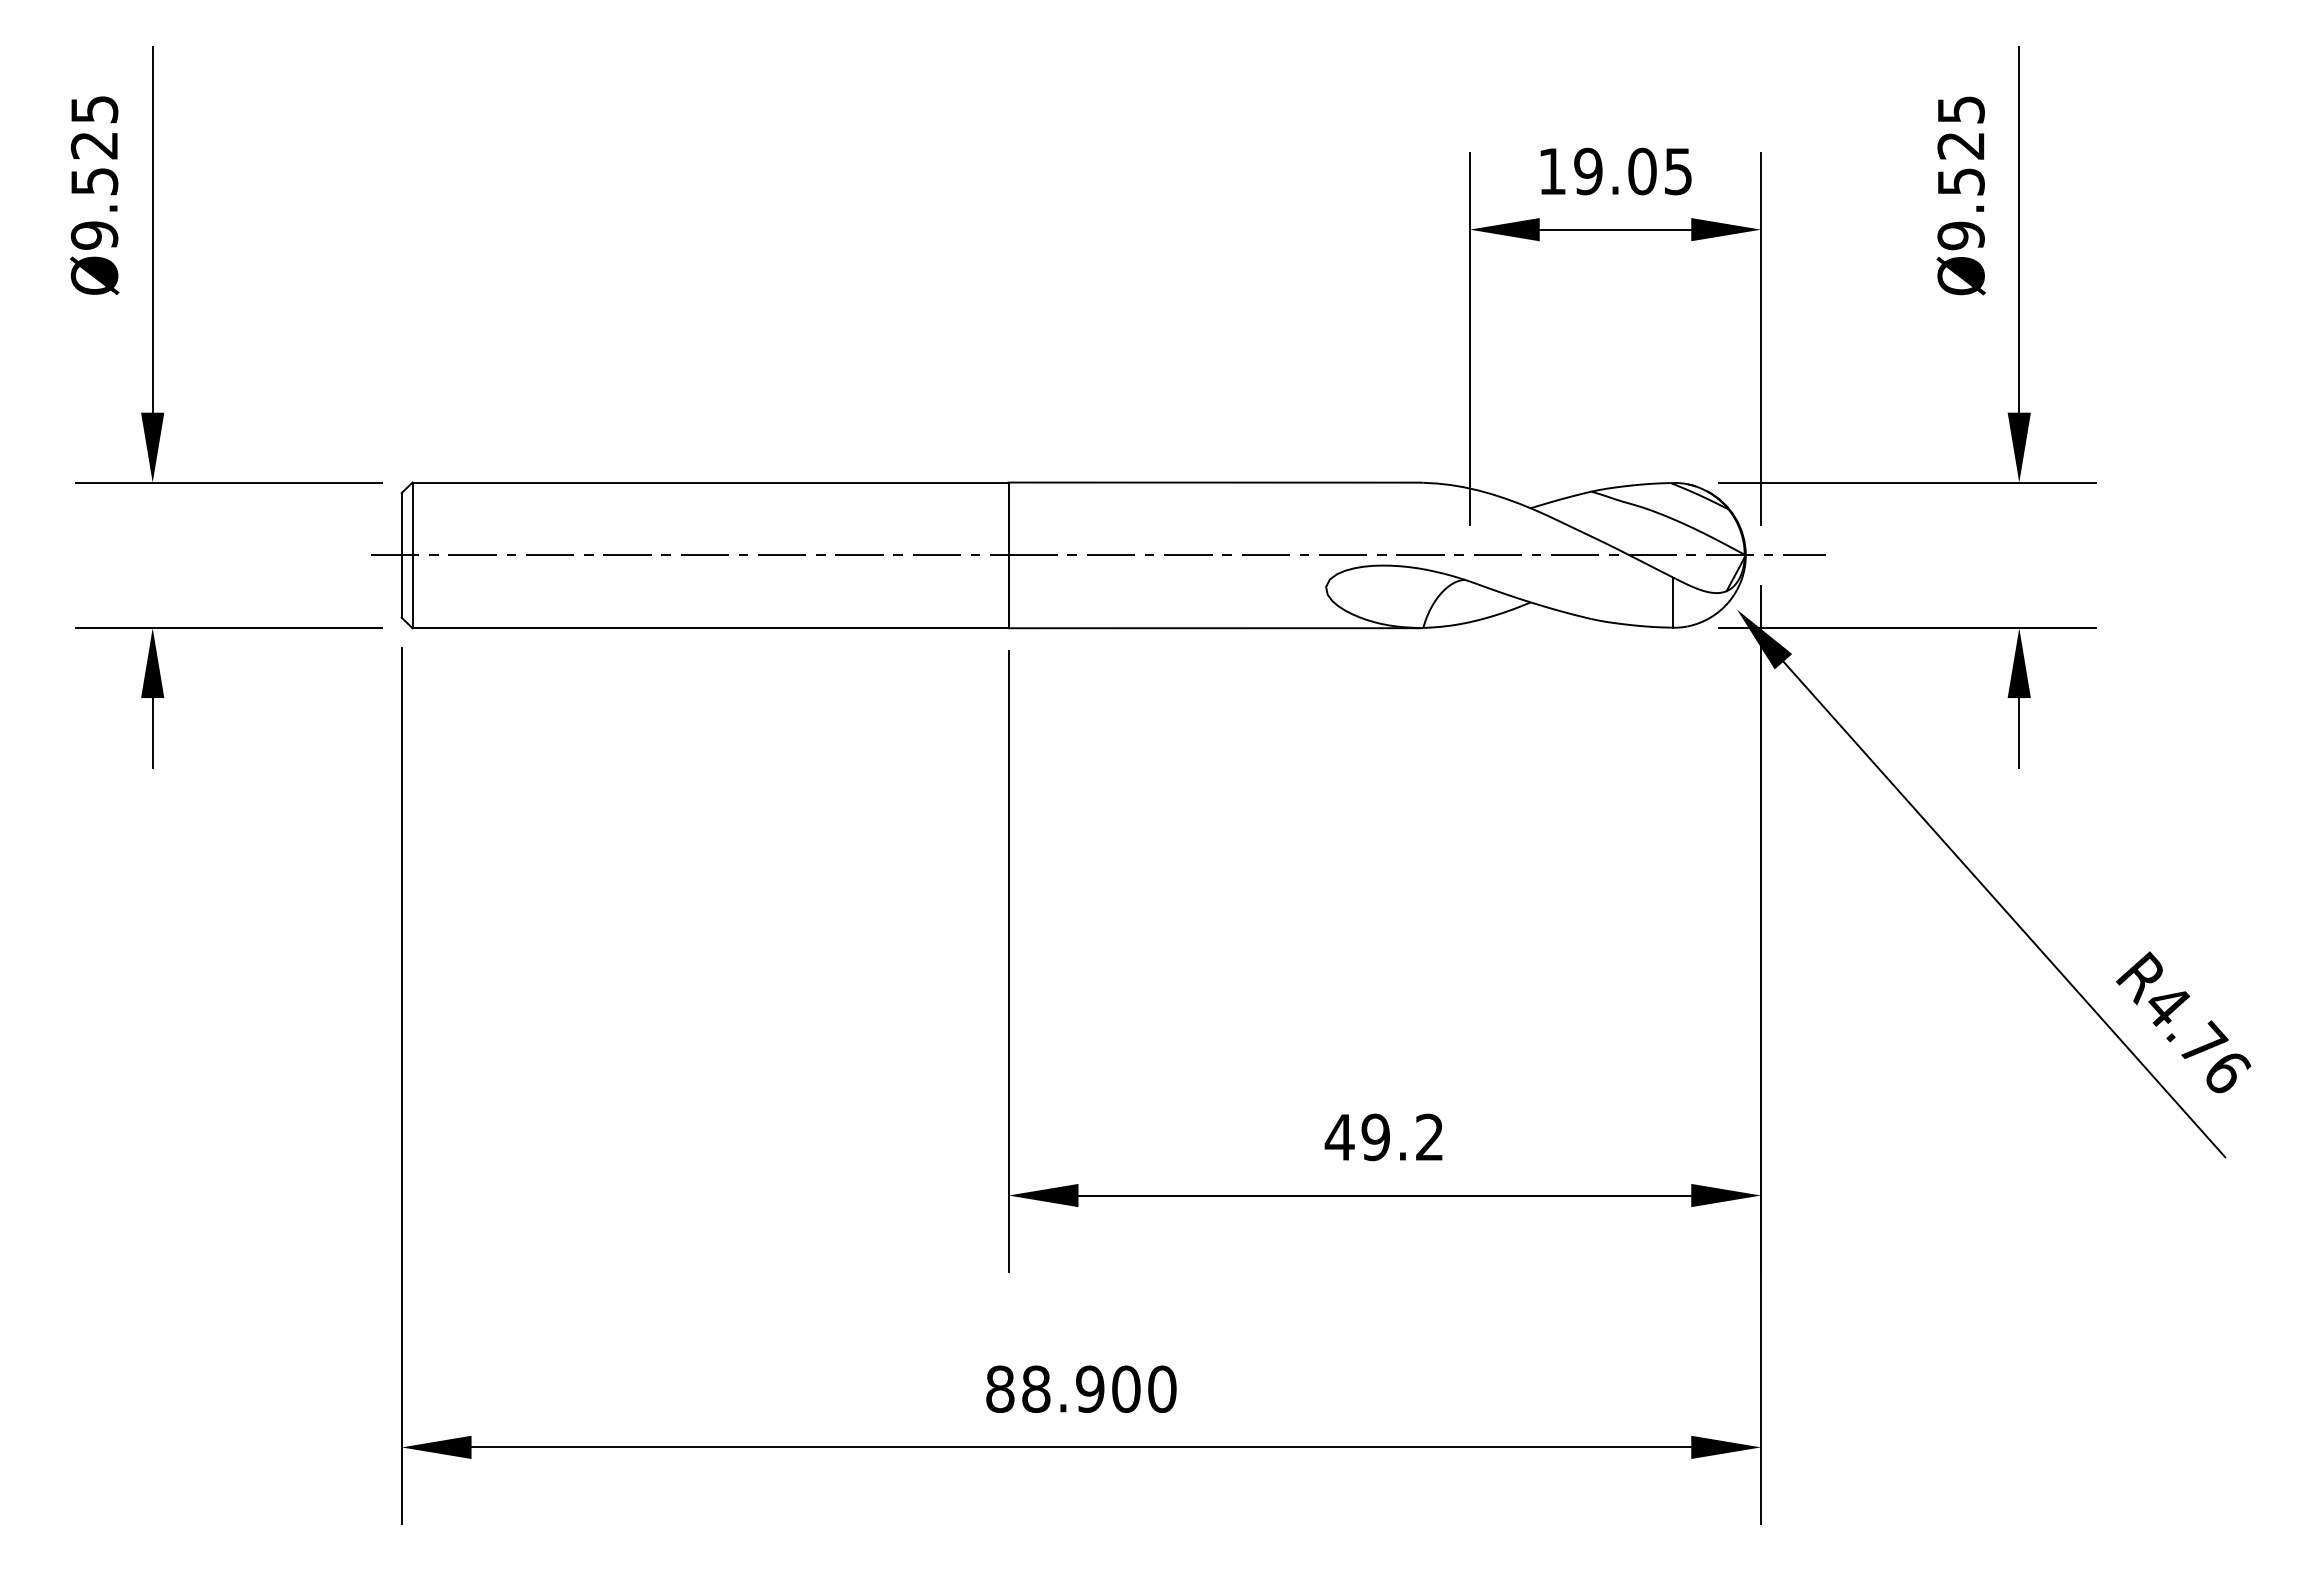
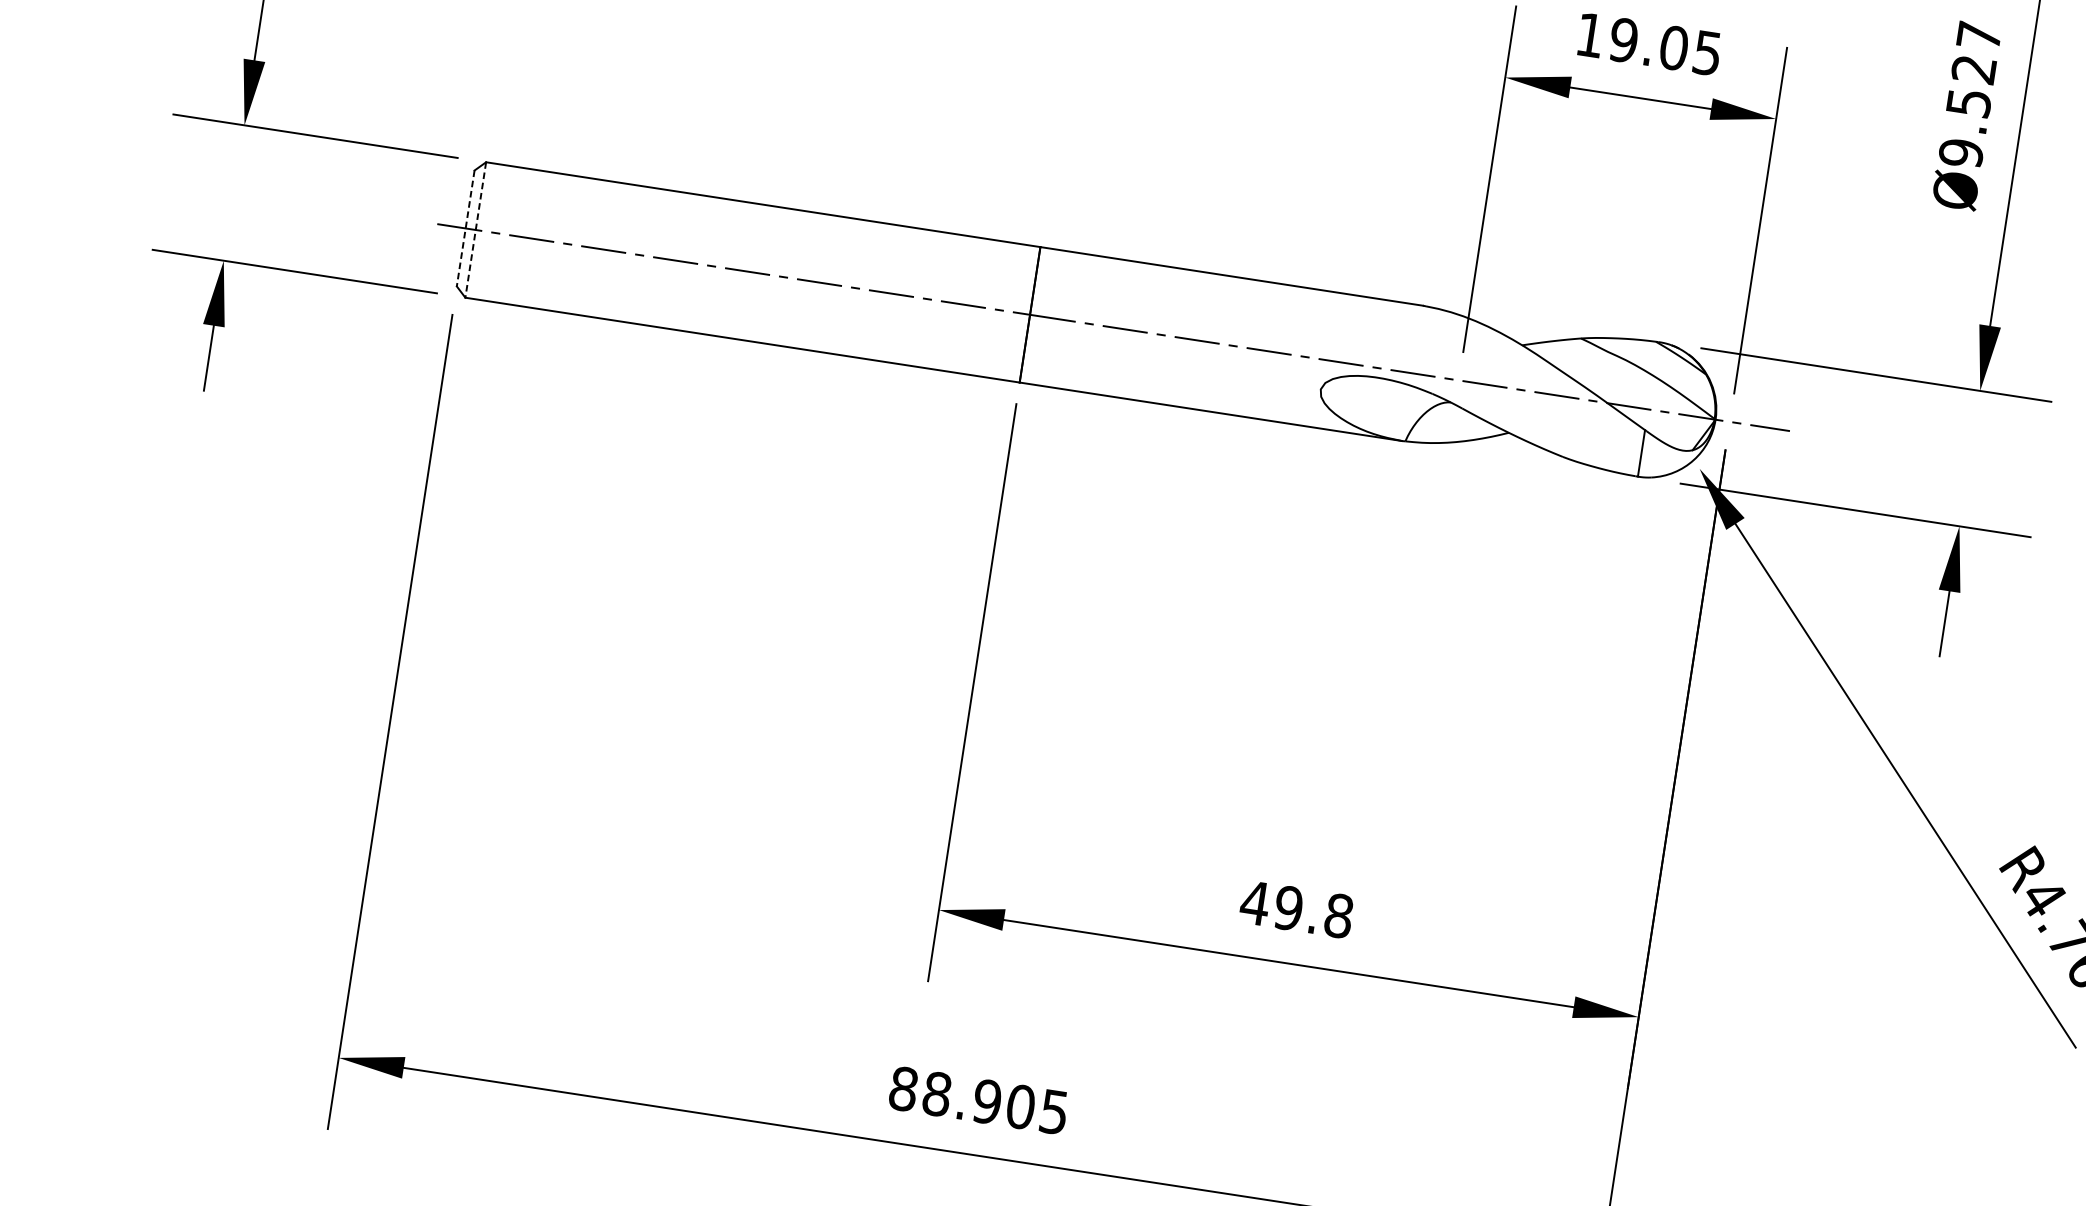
text: (1961, 109) -> (1979, 35), Ø9.525 -> Ø9.527
line: (401, 555) -> (465, 228), solid -> dashed
line: (412, 555) -> (475, 230), solid -> dashed
text: (1429, 1137) -> (1338, 916), 49.2 -> 49.8
text: (1162, 1389) -> (1054, 1112), 88.900 -> 88.905

